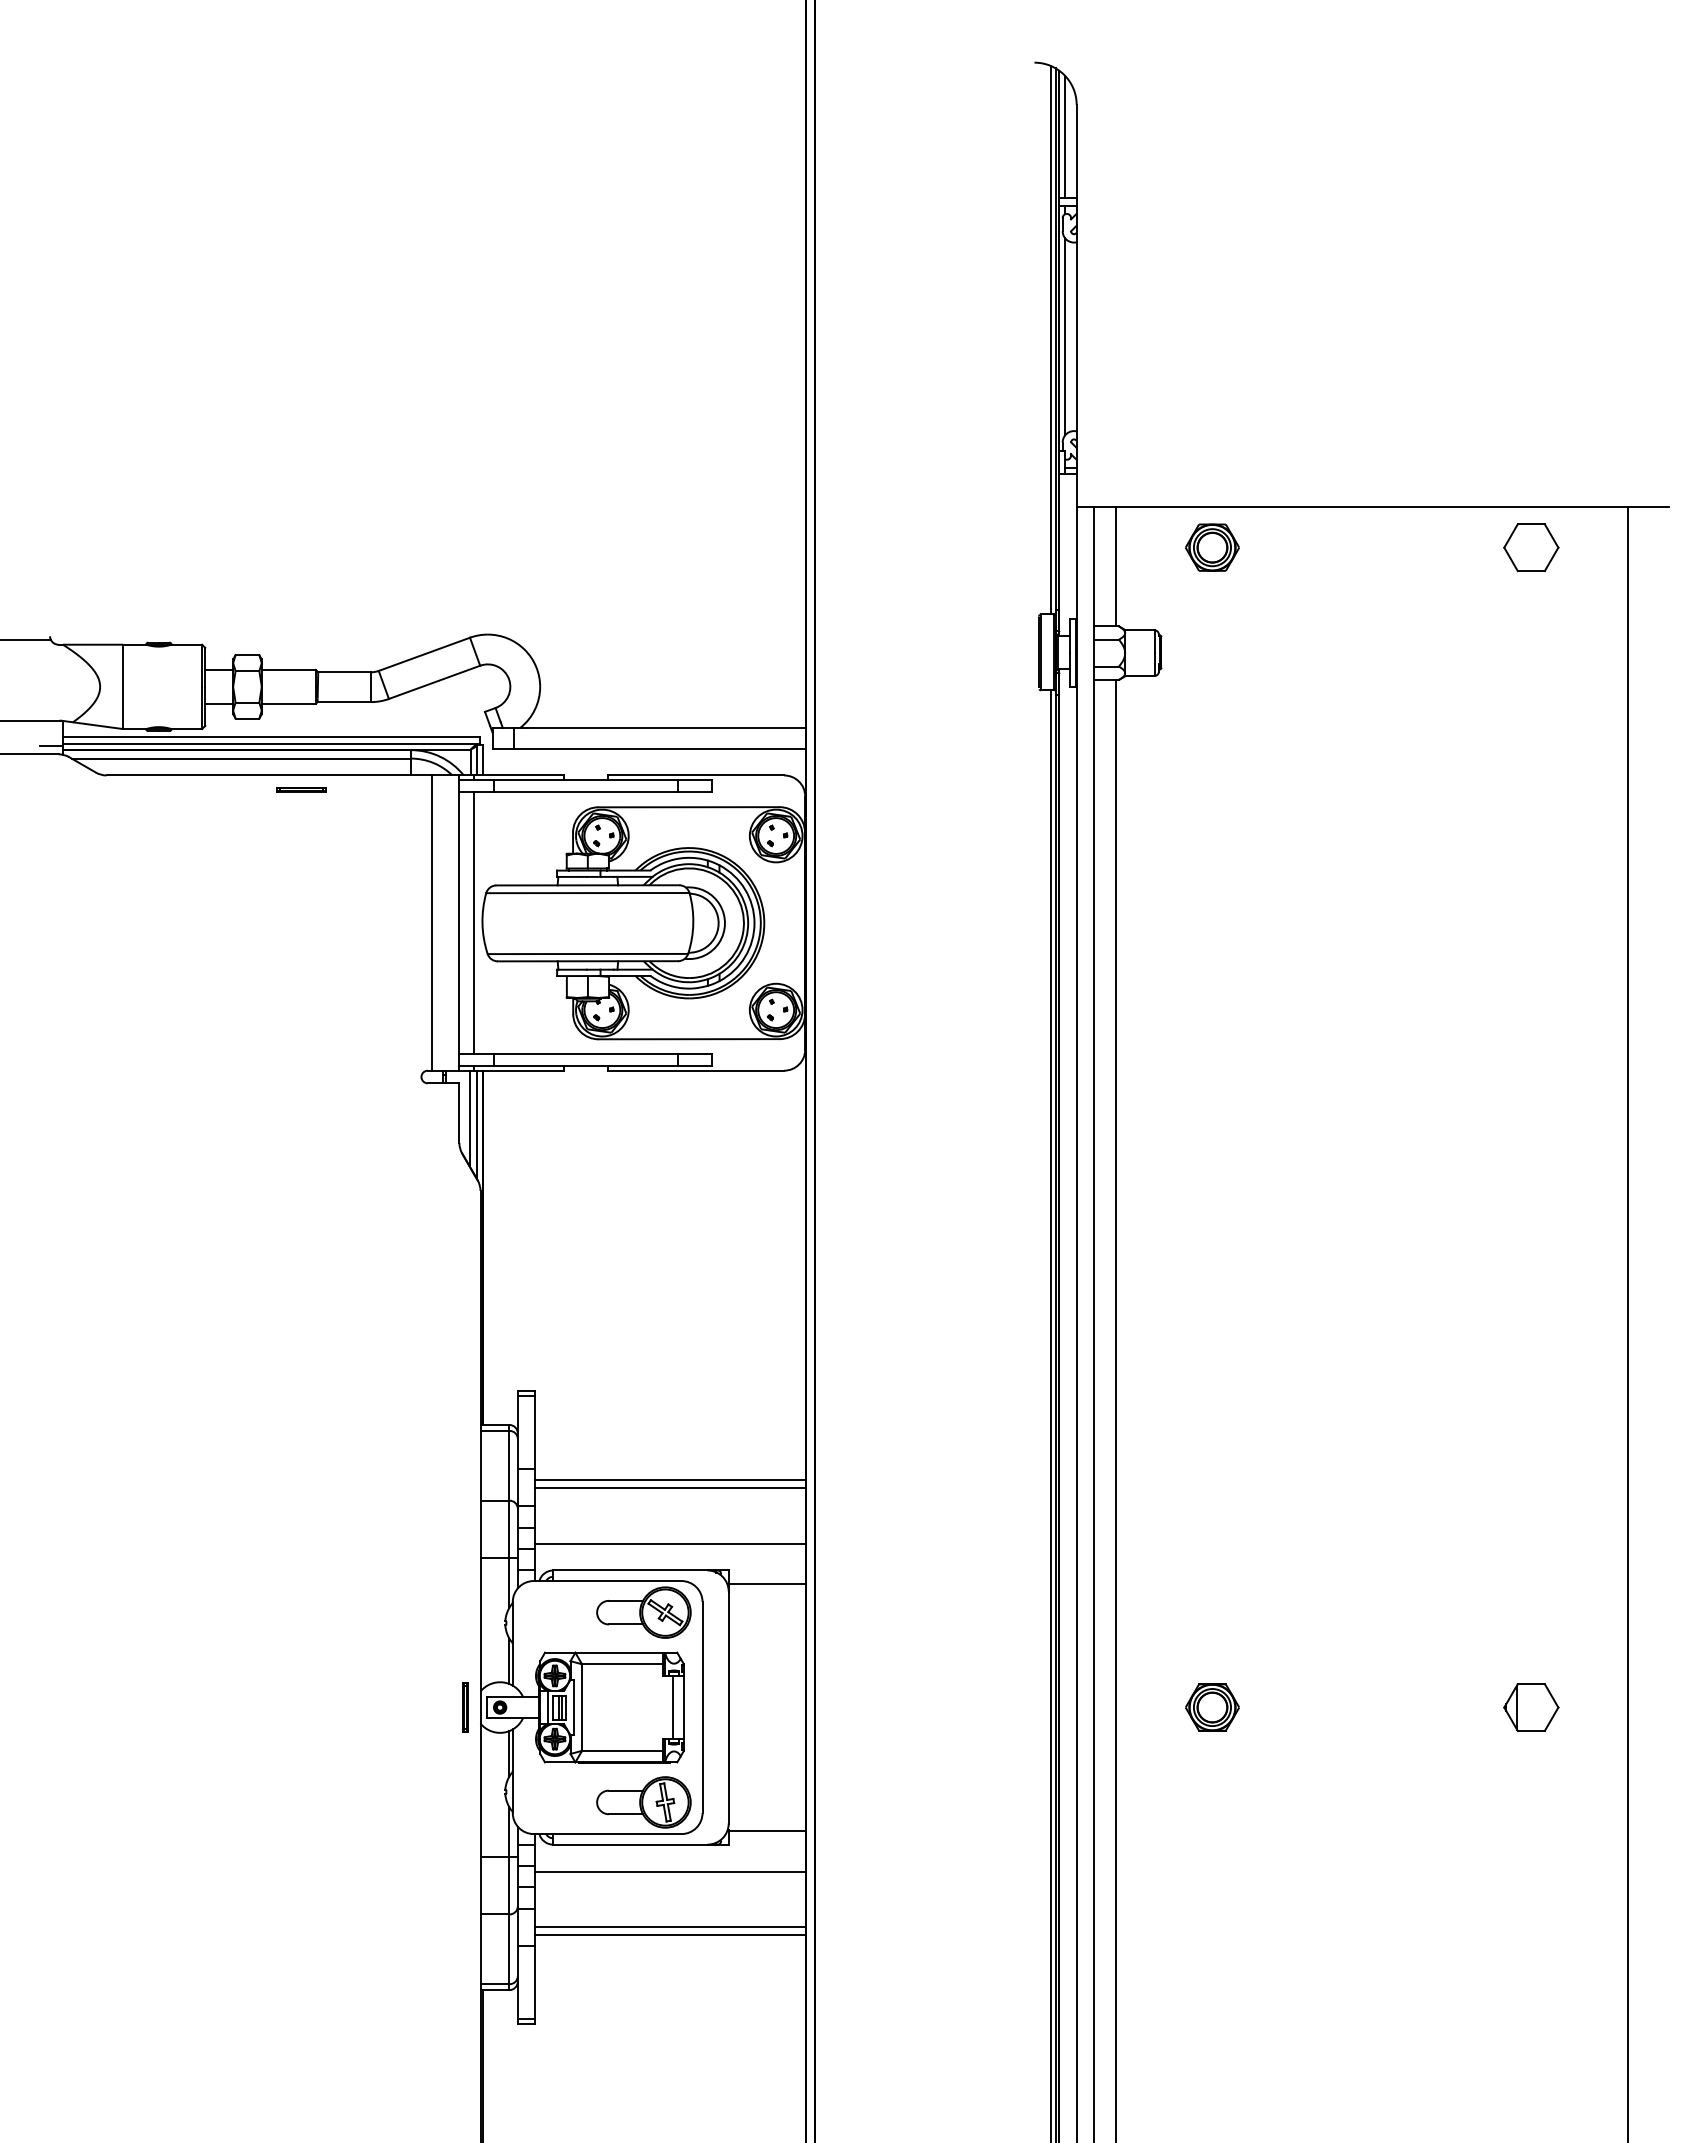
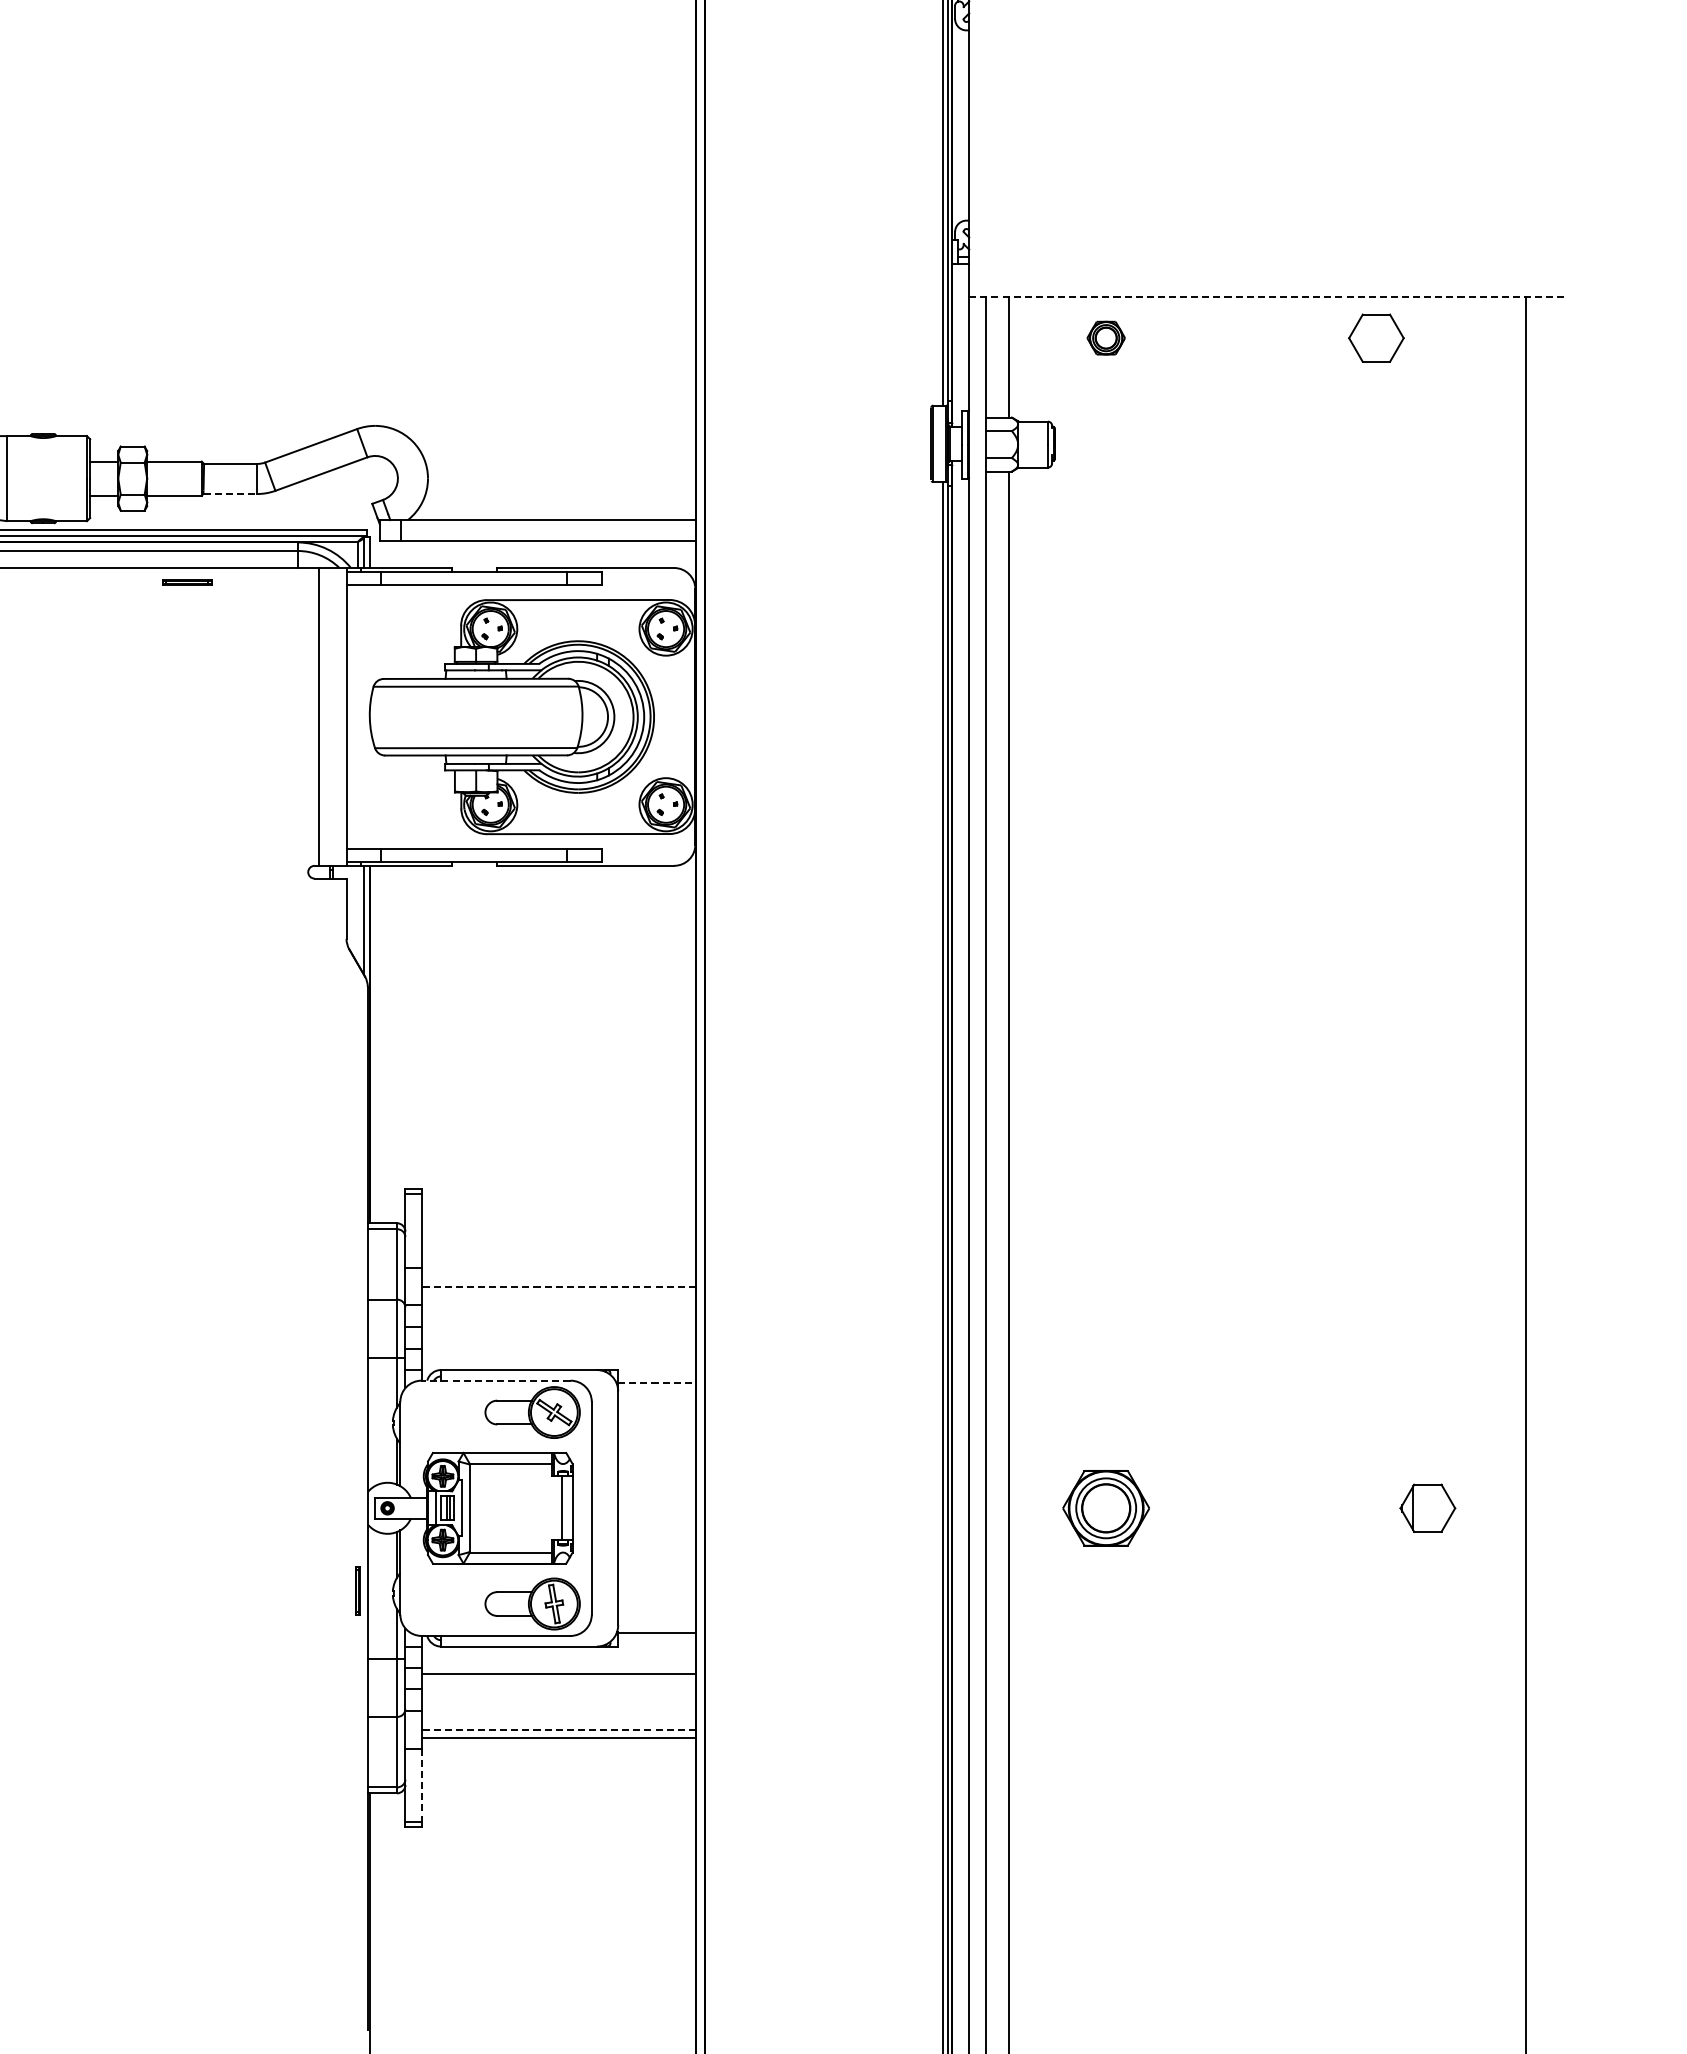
line: (1065, 336) -> (957, 125), removed
line: (1373, 506) -> (1268, 296), solid -> dashed
part: (1212, 547) -> (1106, 338), size x0.7
part: (1531, 547) -> (1376, 338), moved
line: (344, 702) -> (230, 494), solid -> dashed
line: (474, 922) -> (361, 716), removed
line: (470, 1118) -> (357, 914), removed
line: (669, 1479) -> (558, 1278), removed
line: (670, 1488) -> (559, 1287), solid -> dashed
line: (669, 1543) -> (558, 1342), removed
line: (607, 1581) -> (495, 1381), solid -> dashed
line: (767, 1583) -> (657, 1383), solid -> dashed
part: (465, 1707) -> (357, 1590), moved
part: (1212, 1707) -> (1106, 1508), size x1.6
line: (670, 1926) -> (559, 1729), solid -> dashed
line: (534, 1983) -> (422, 1786), solid -> dashed

